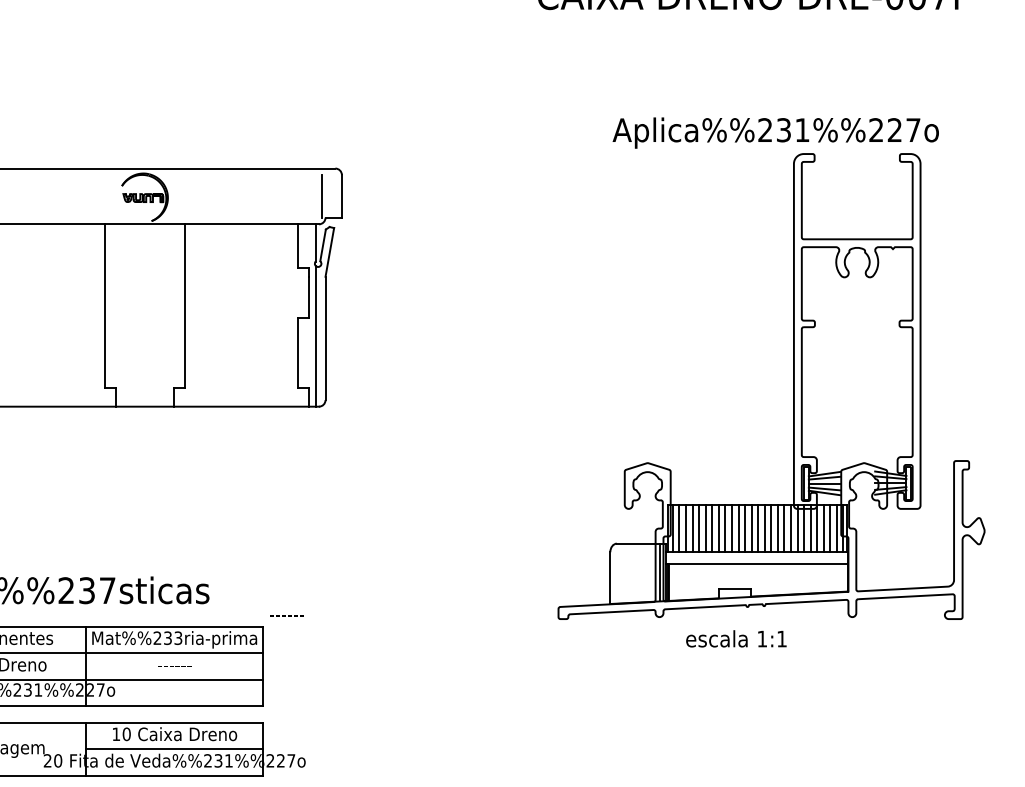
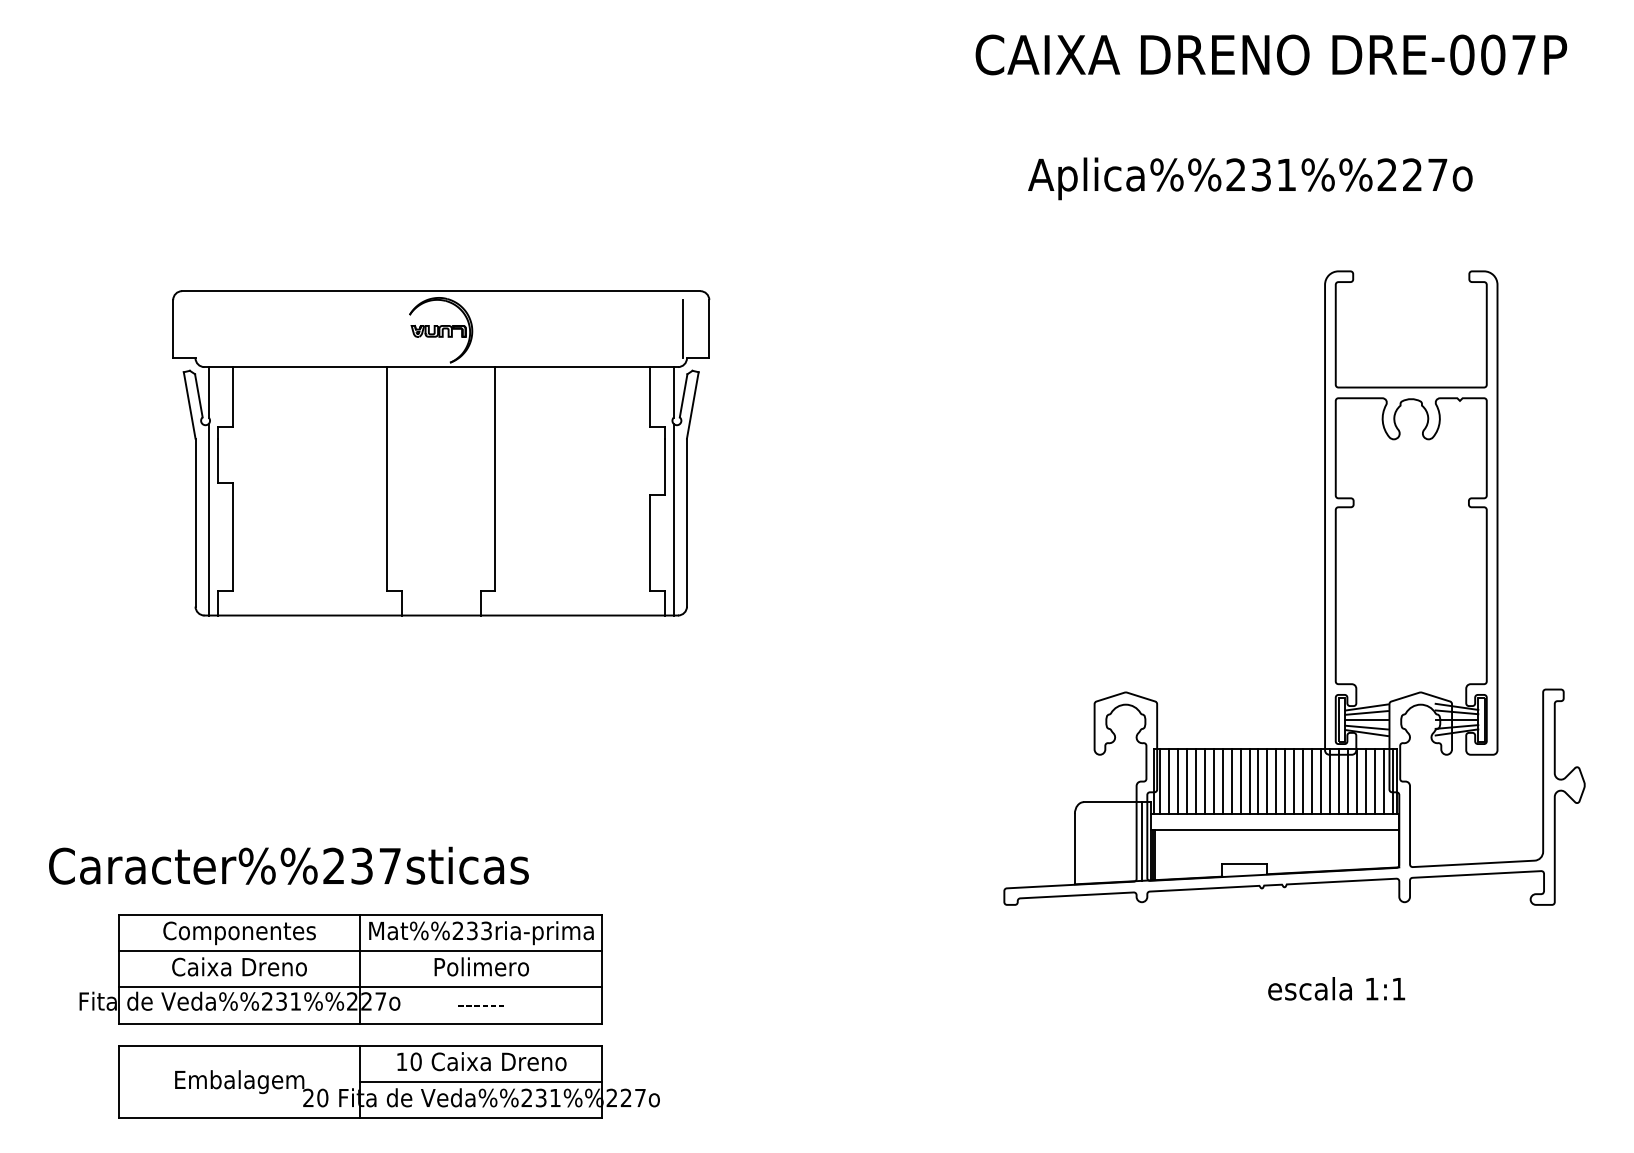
text: (775, 132) -> (1250, 178), moved
text: (286, 615) -> (480, 1005), moved
text: (736, 638) -> (1336, 988), moved
text: (174, 664) -> (481, 966), ------ -> Polimero

